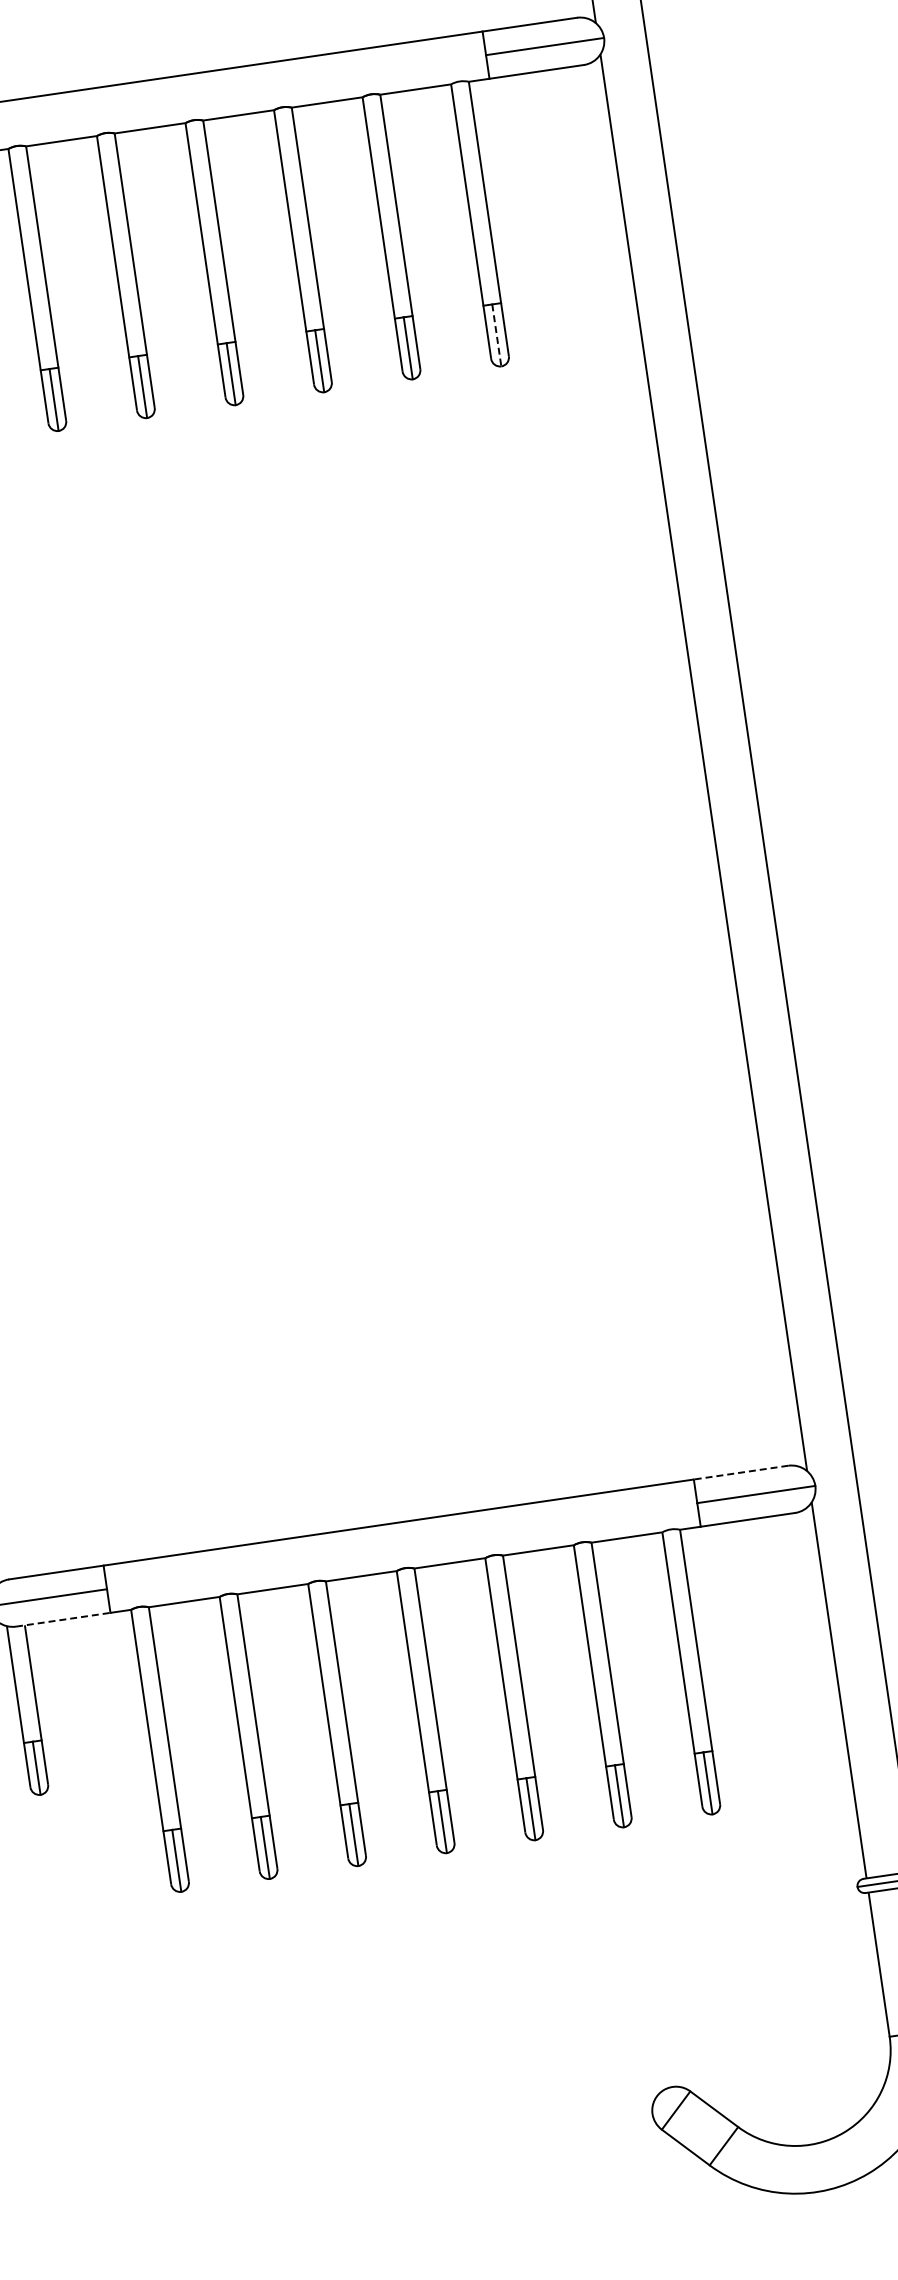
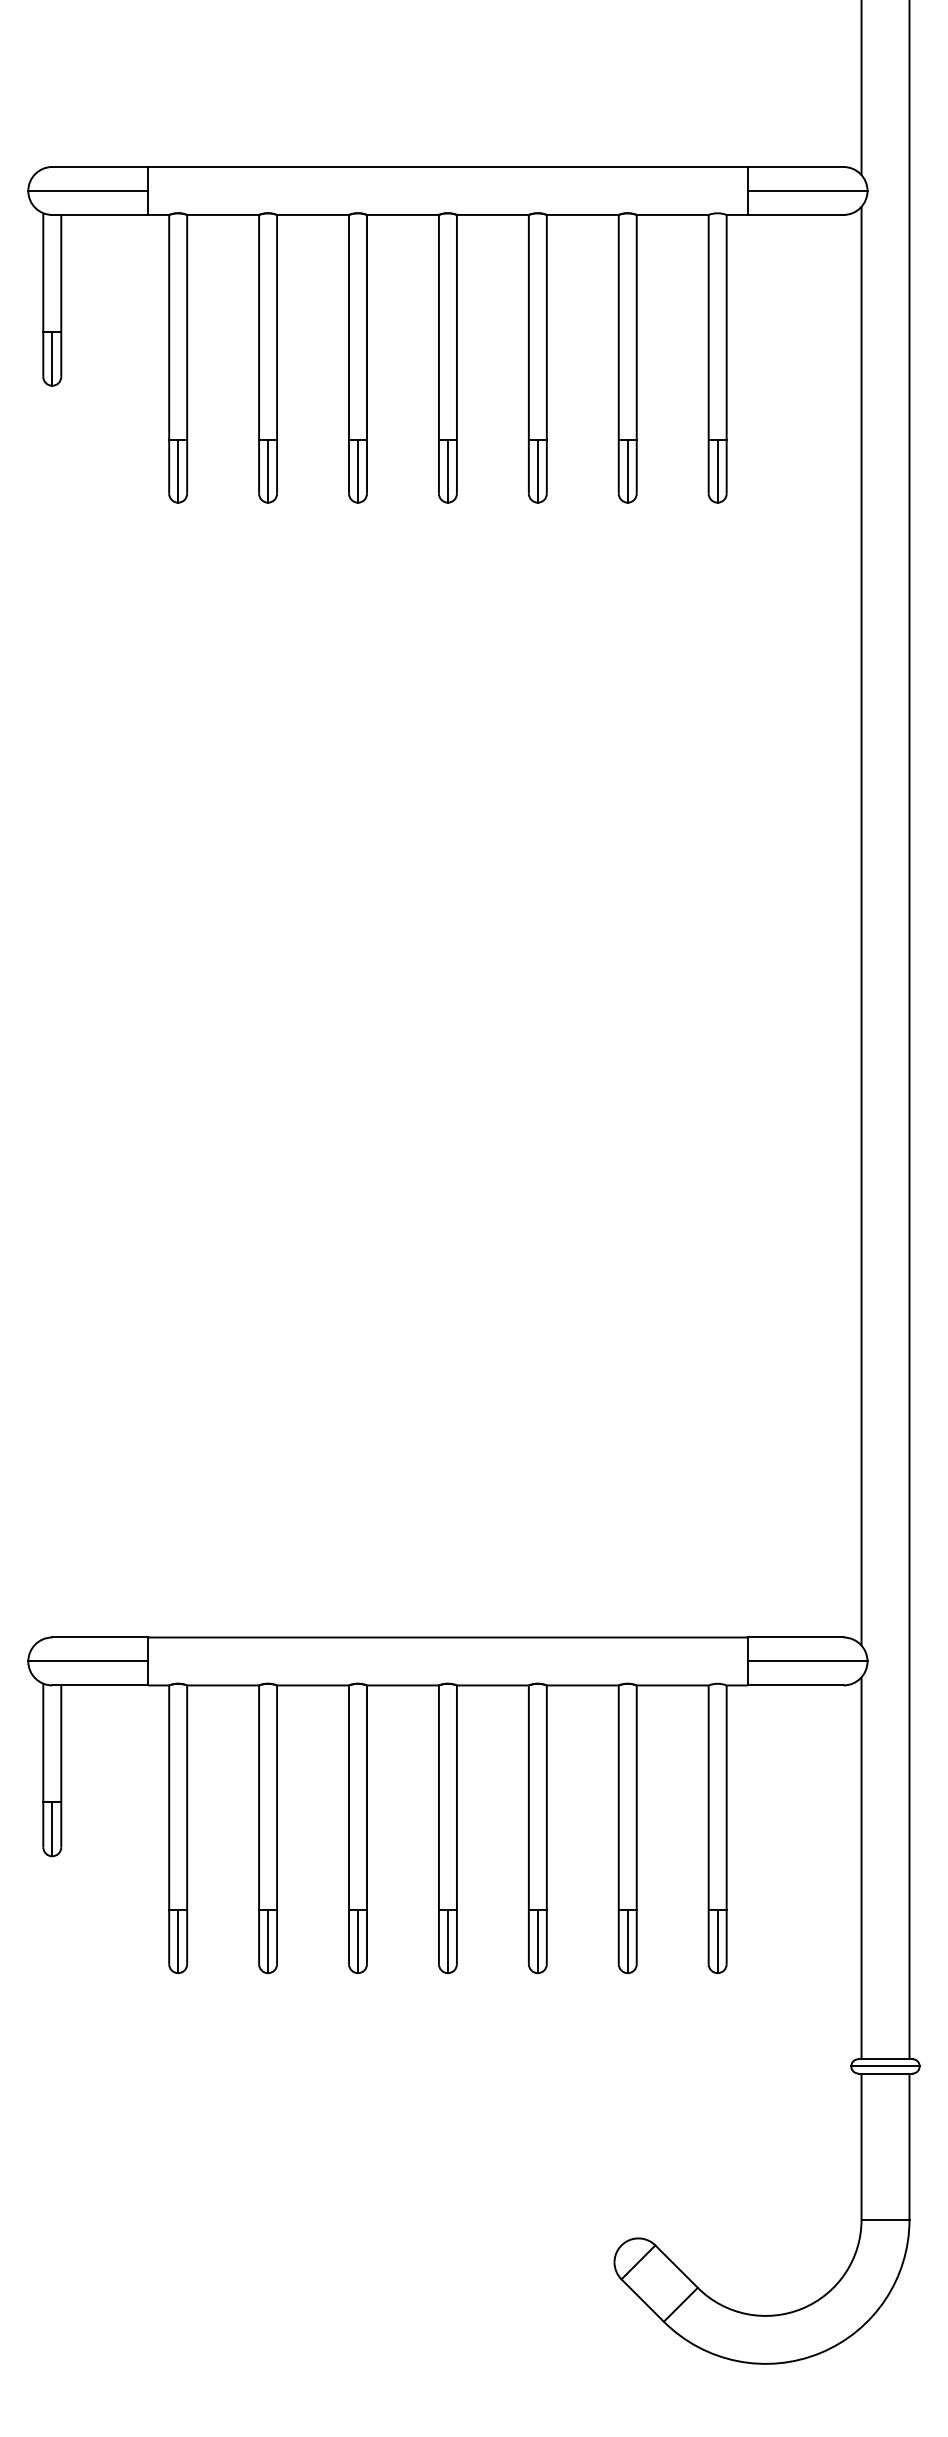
line: (496, 335) -> (717, 471), dashed -> solid
line: (740, 1472) -> (795, 1637), dashed -> solid
line: (63, 1619) -> (100, 1685), dashed -> solid

